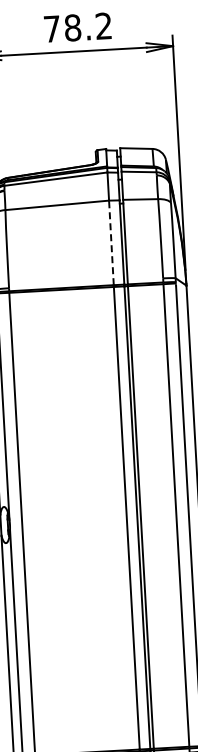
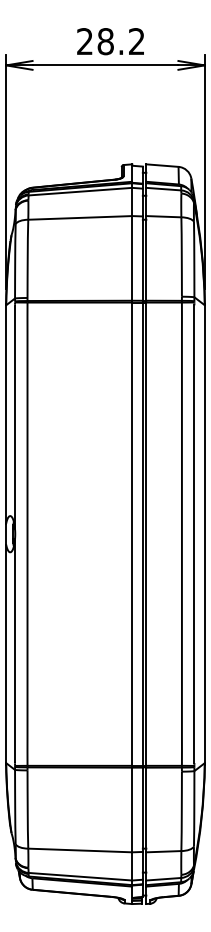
text: (51, 28) -> (84, 41), 78.2 -> 28.2
line: (111, 241) -> (132, 257), dashed -> solid

